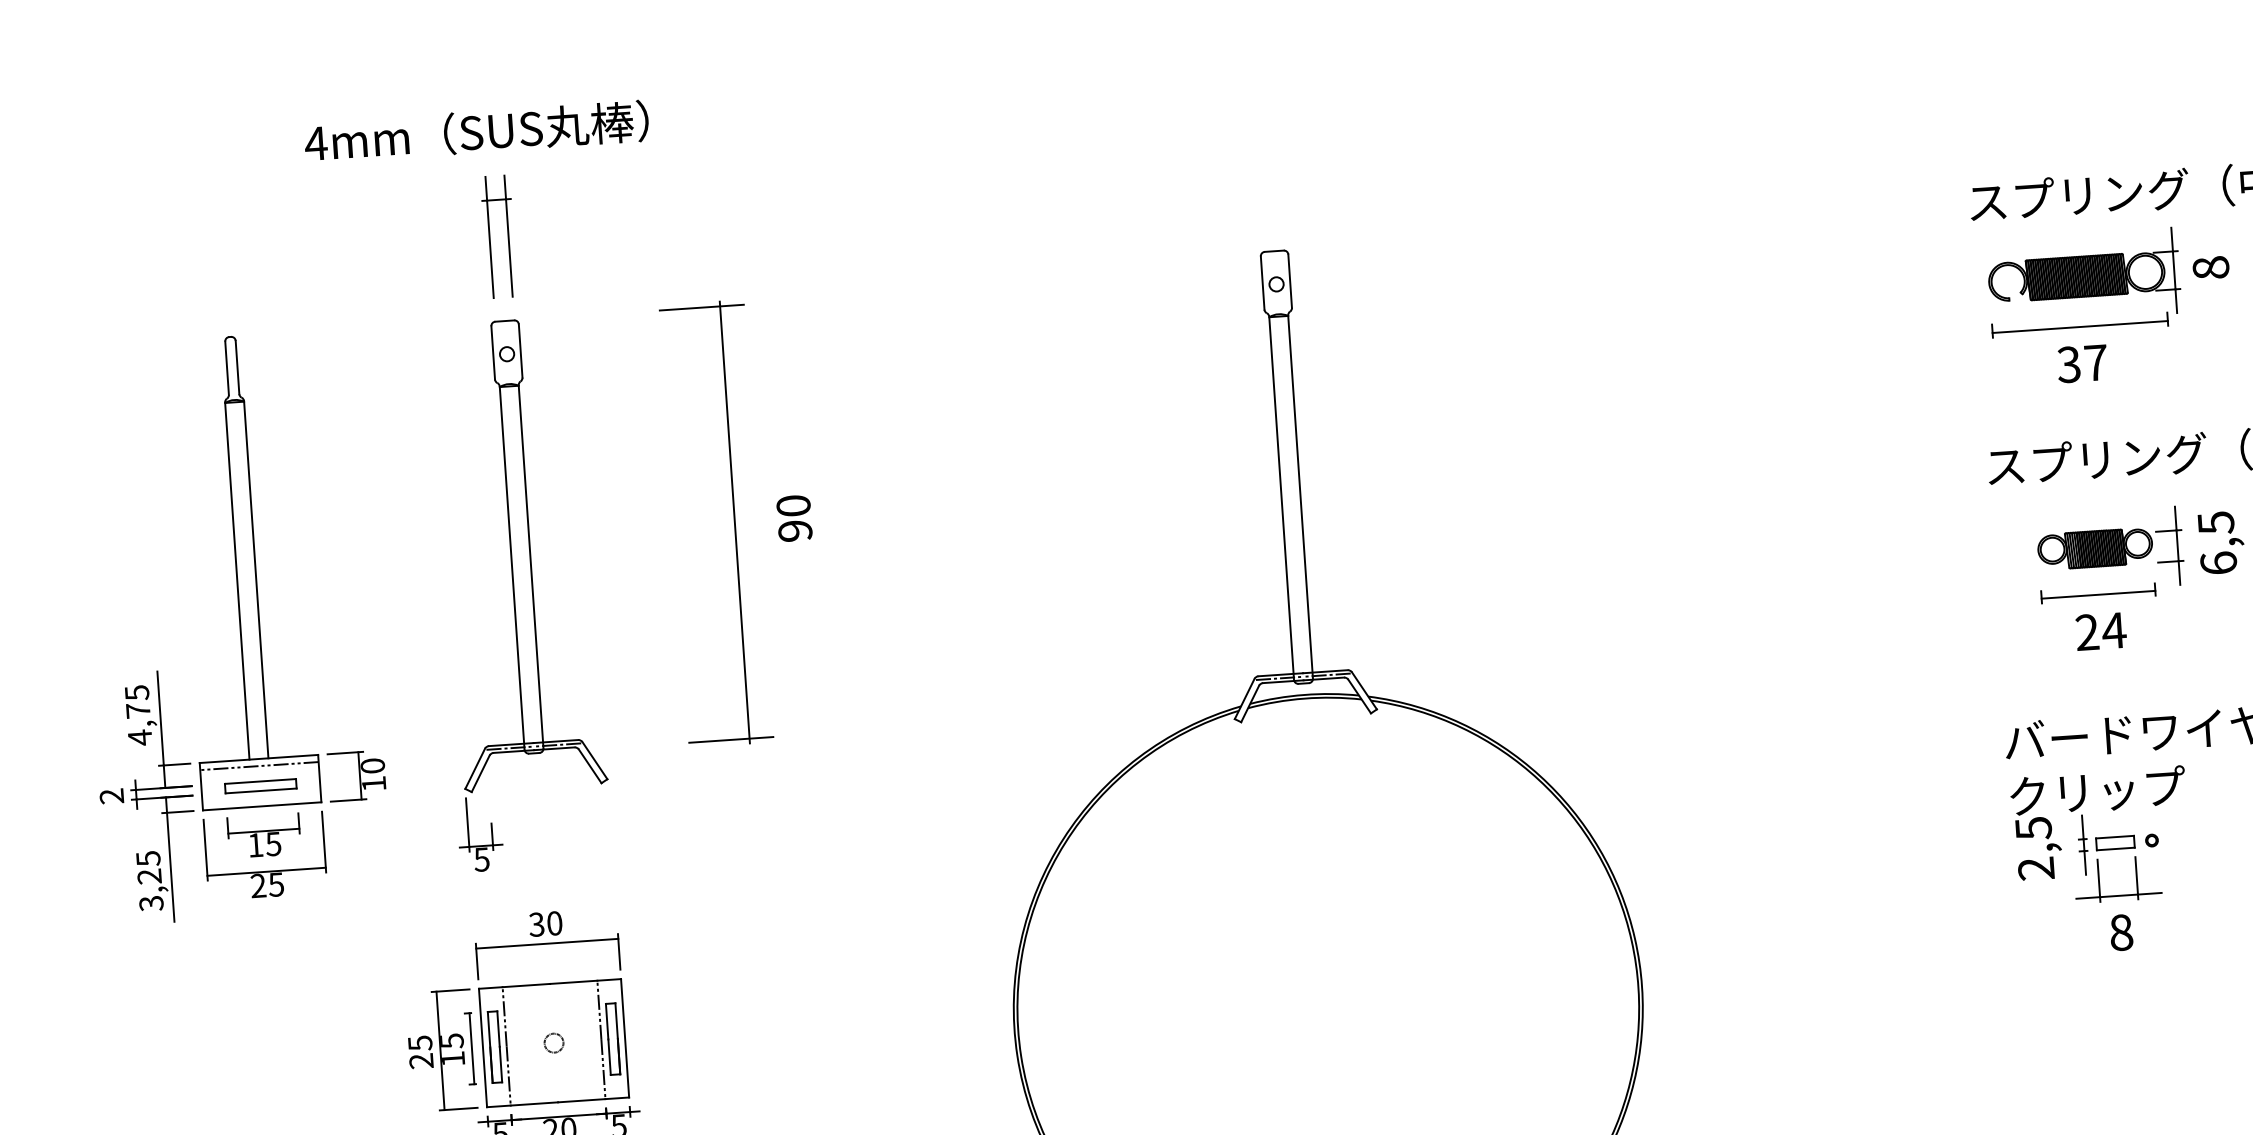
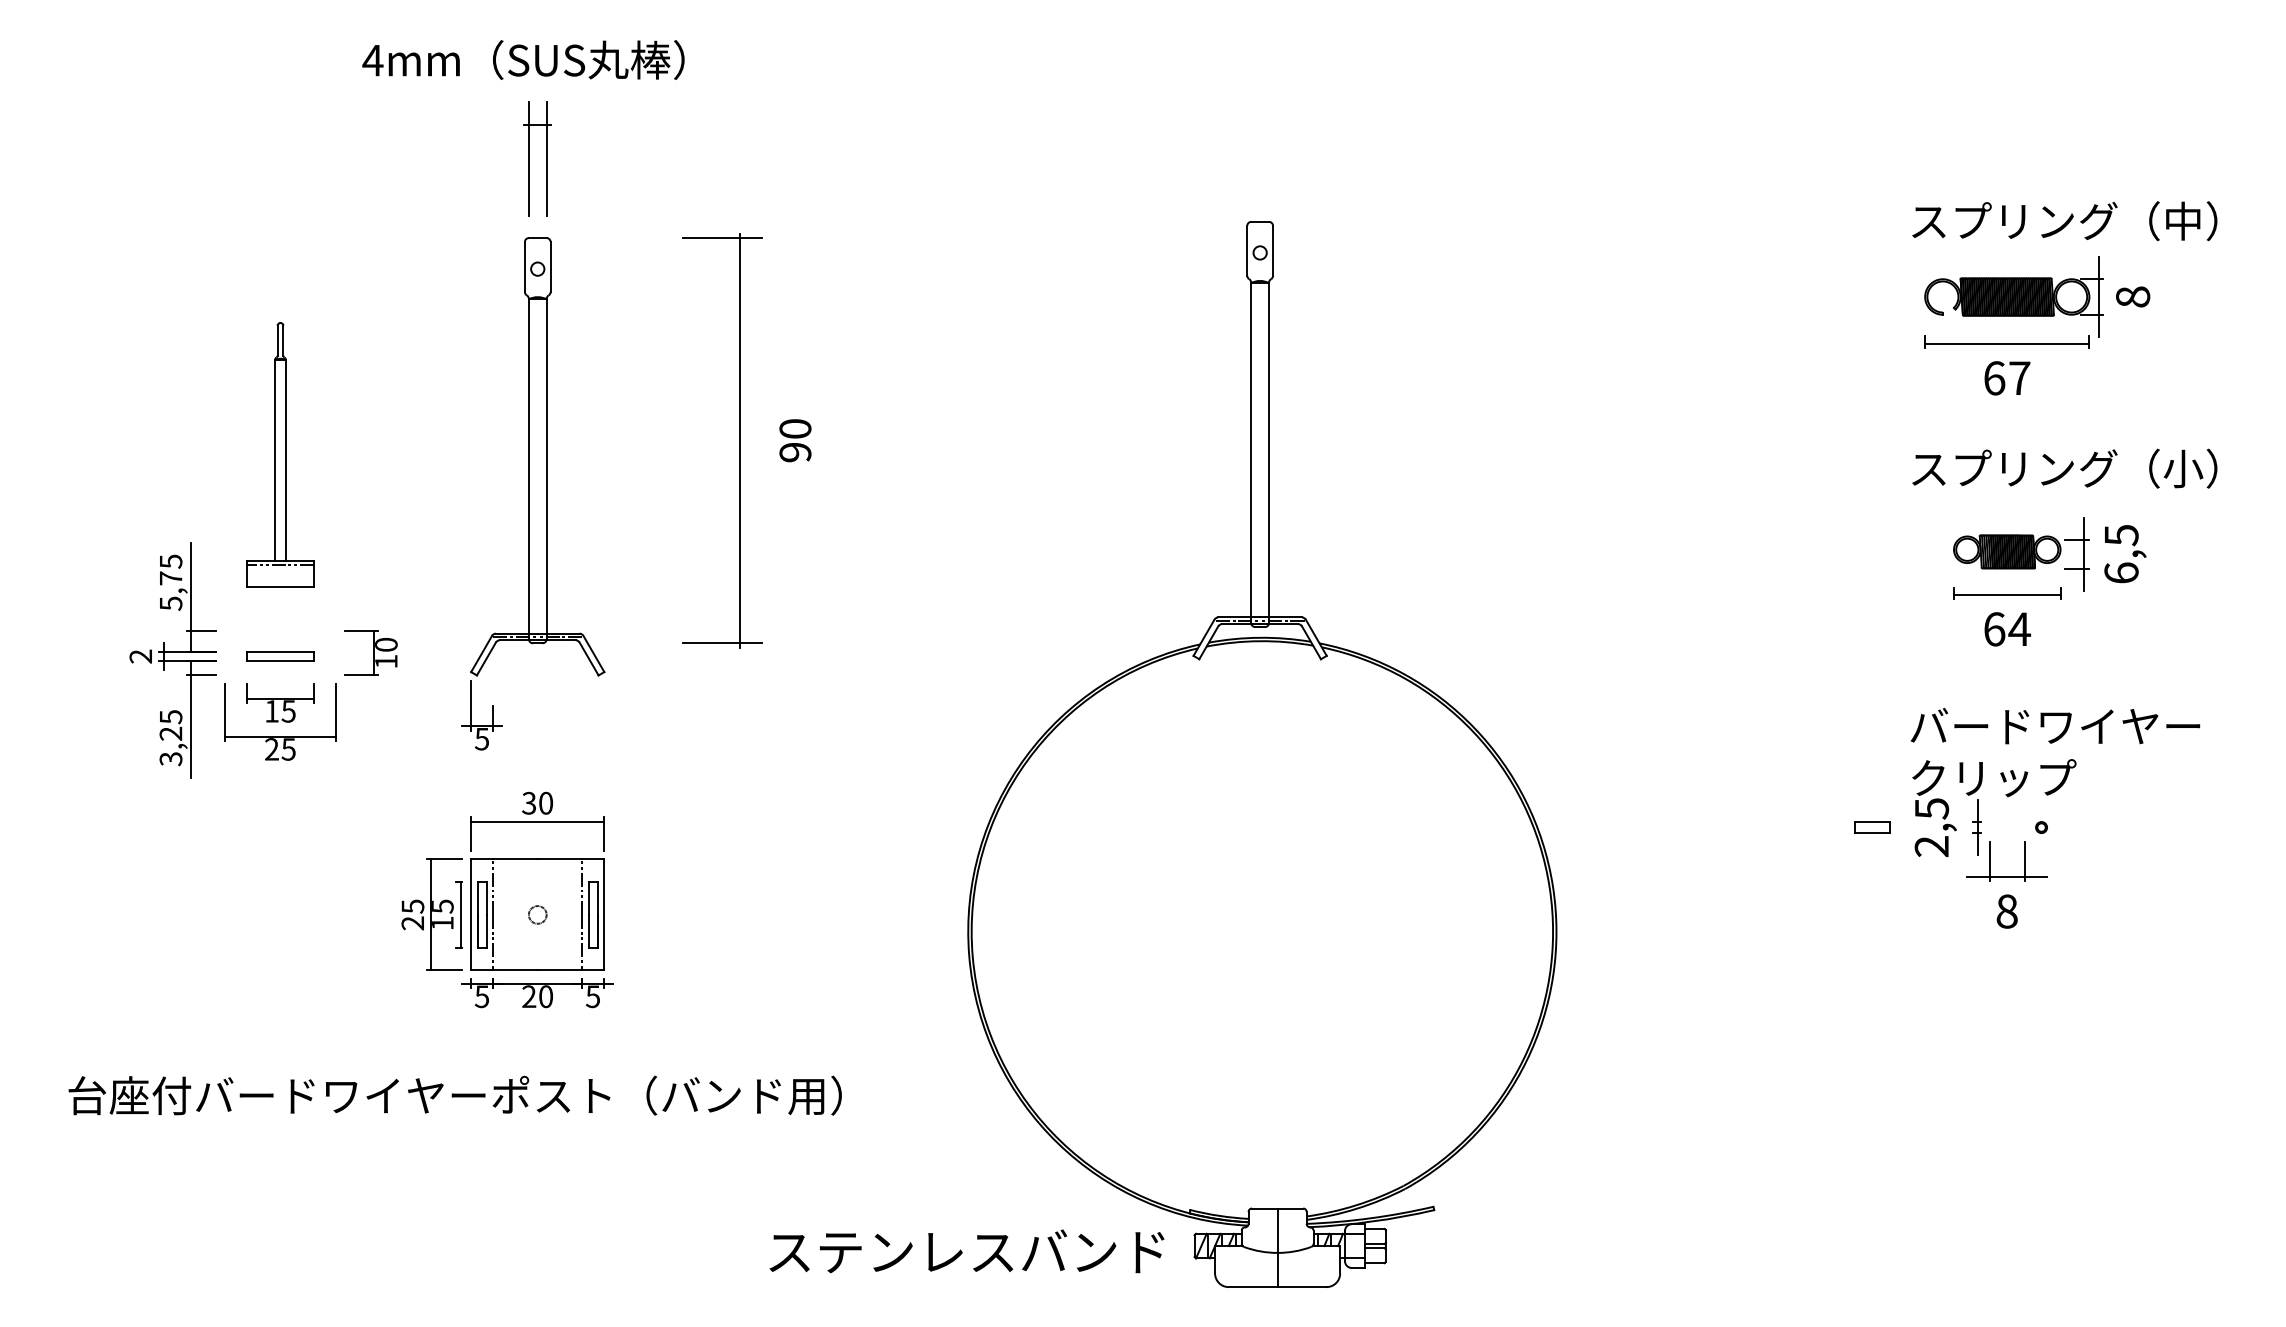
text: (2069, 364) -> (1994, 378), 37 -> 67
part: (246, 570) -> (280, 454), size x0.6
text: (2087, 632) -> (1994, 629), 24 -> 64
text: (140, 737) -> (171, 603), 4,75 -> 5,75
part: (2115, 842) -> (1872, 827), moved

